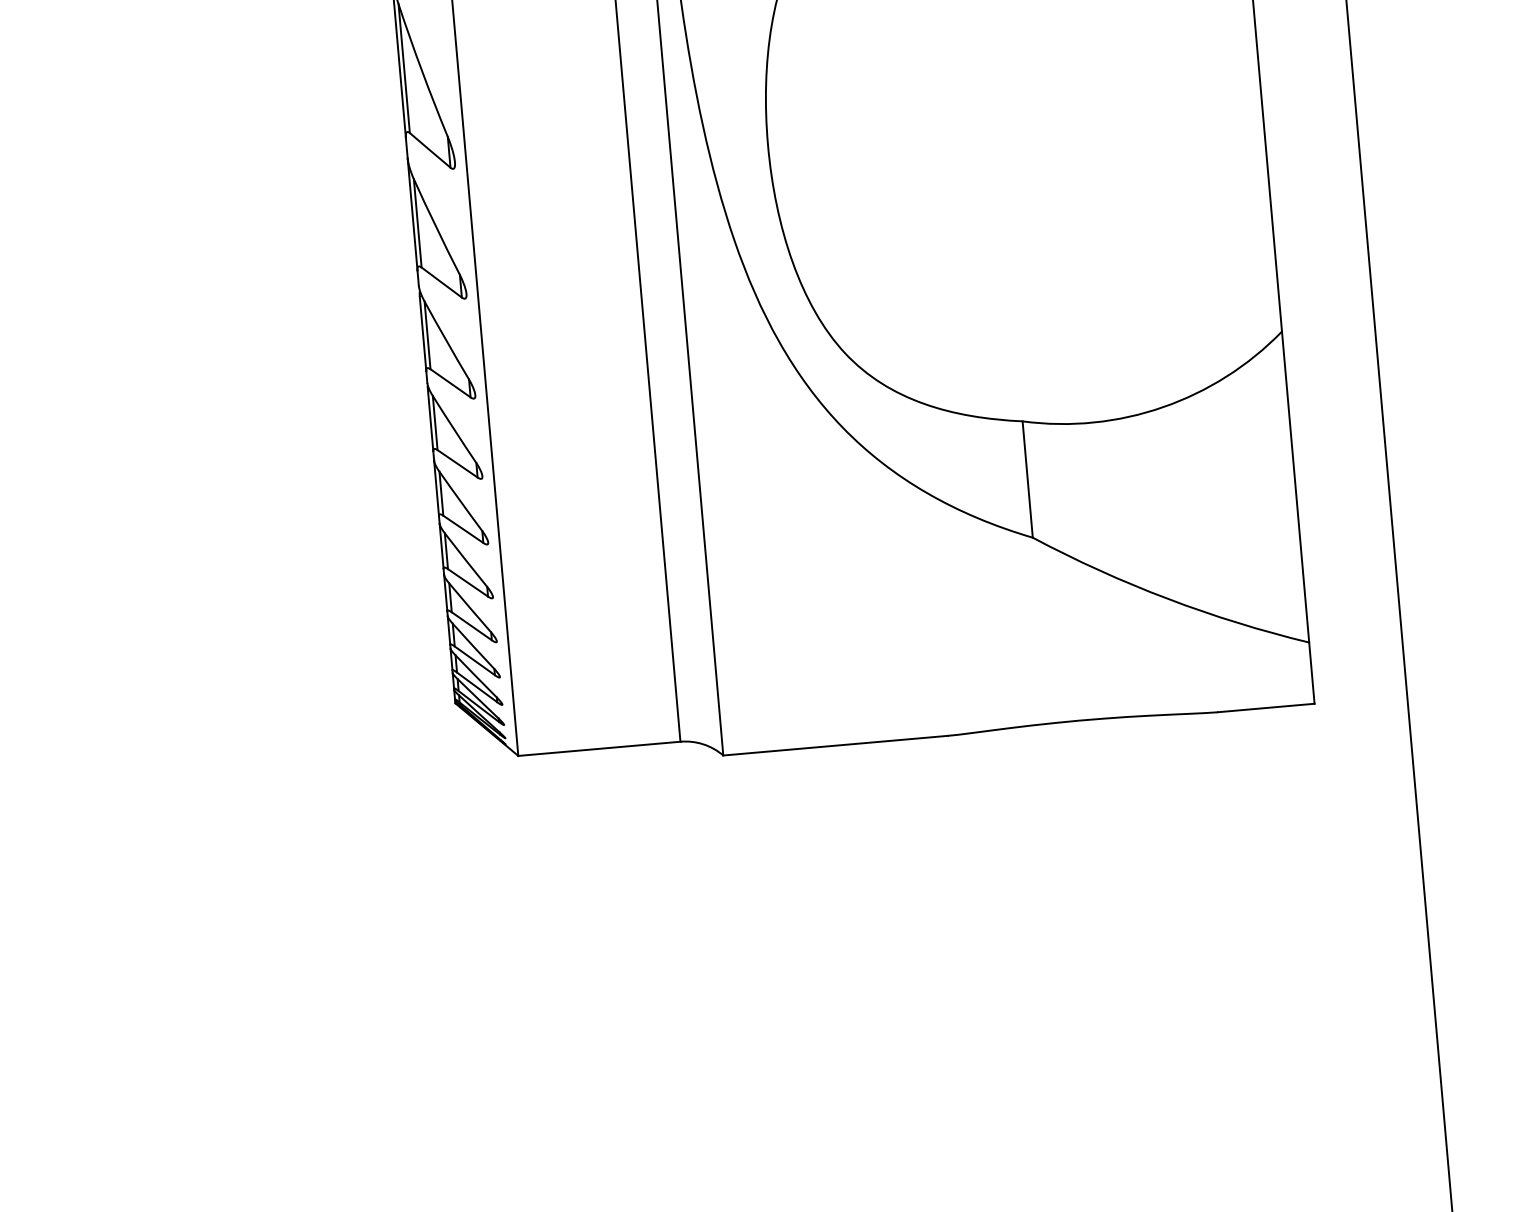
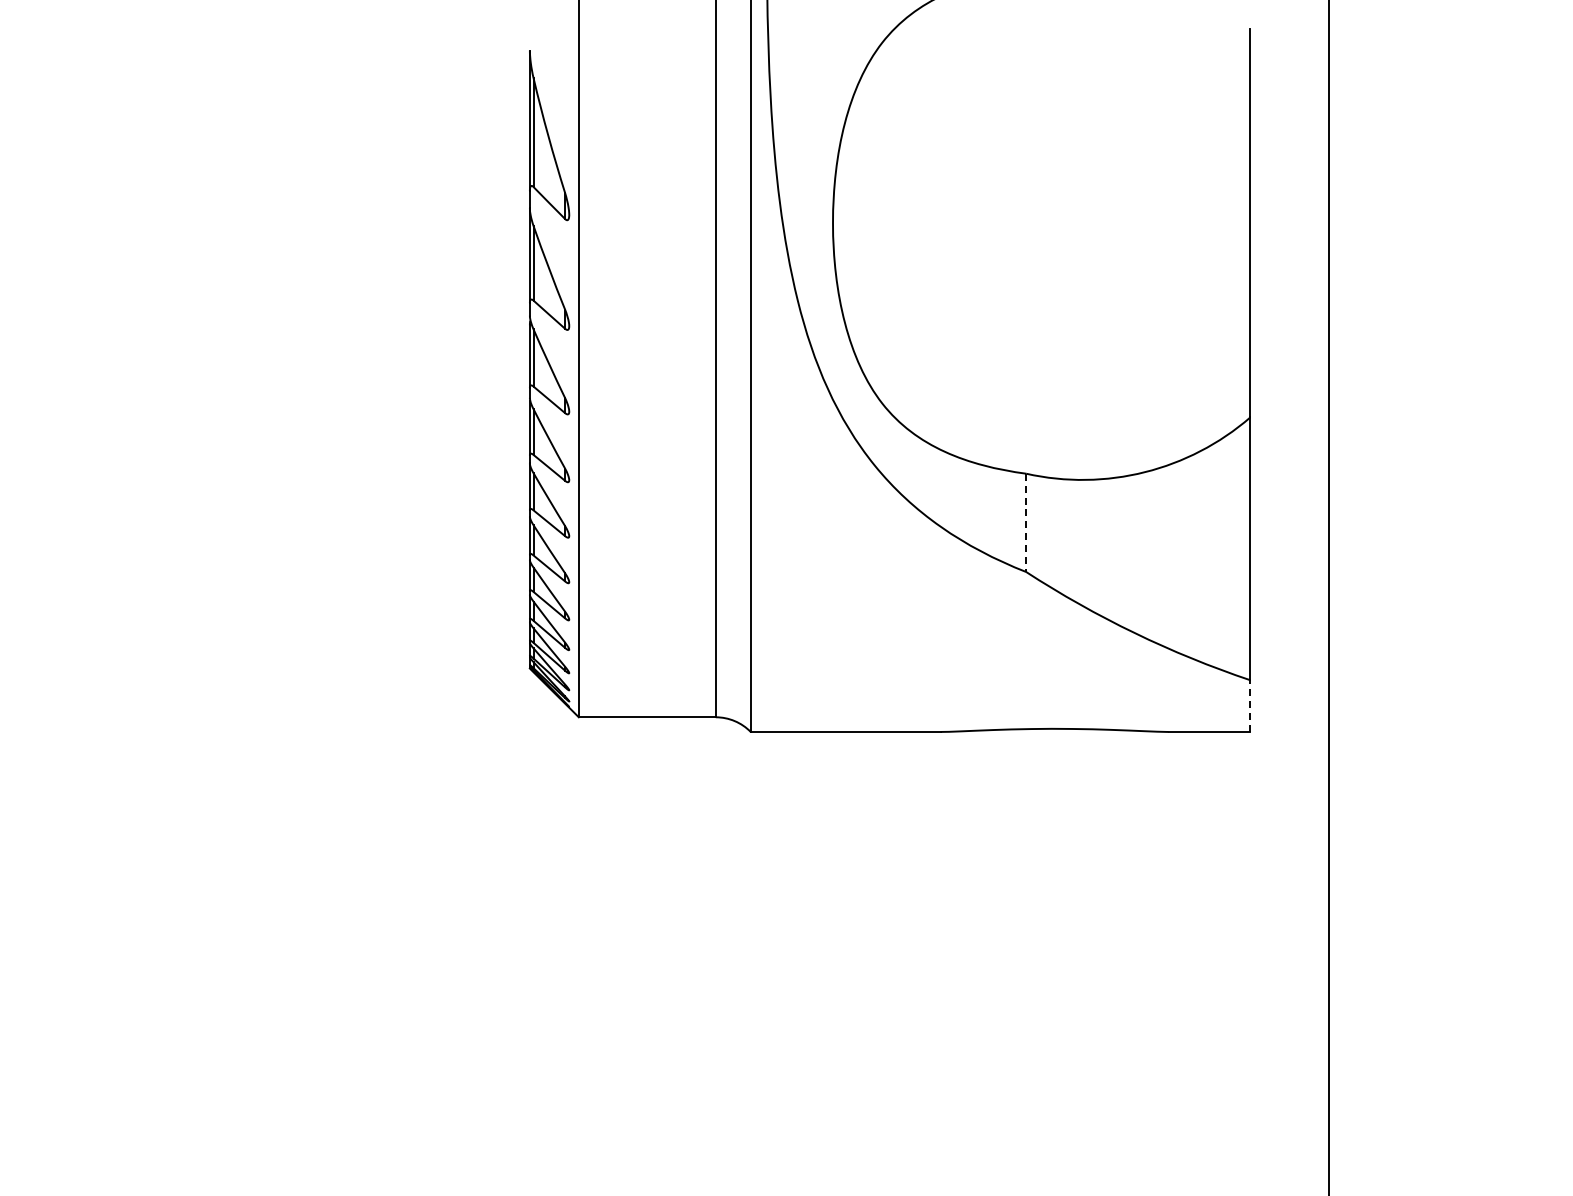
line: (1028, 480) -> (1026, 523), solid -> dashed
line: (1312, 673) -> (1250, 706), solid -> dashed

